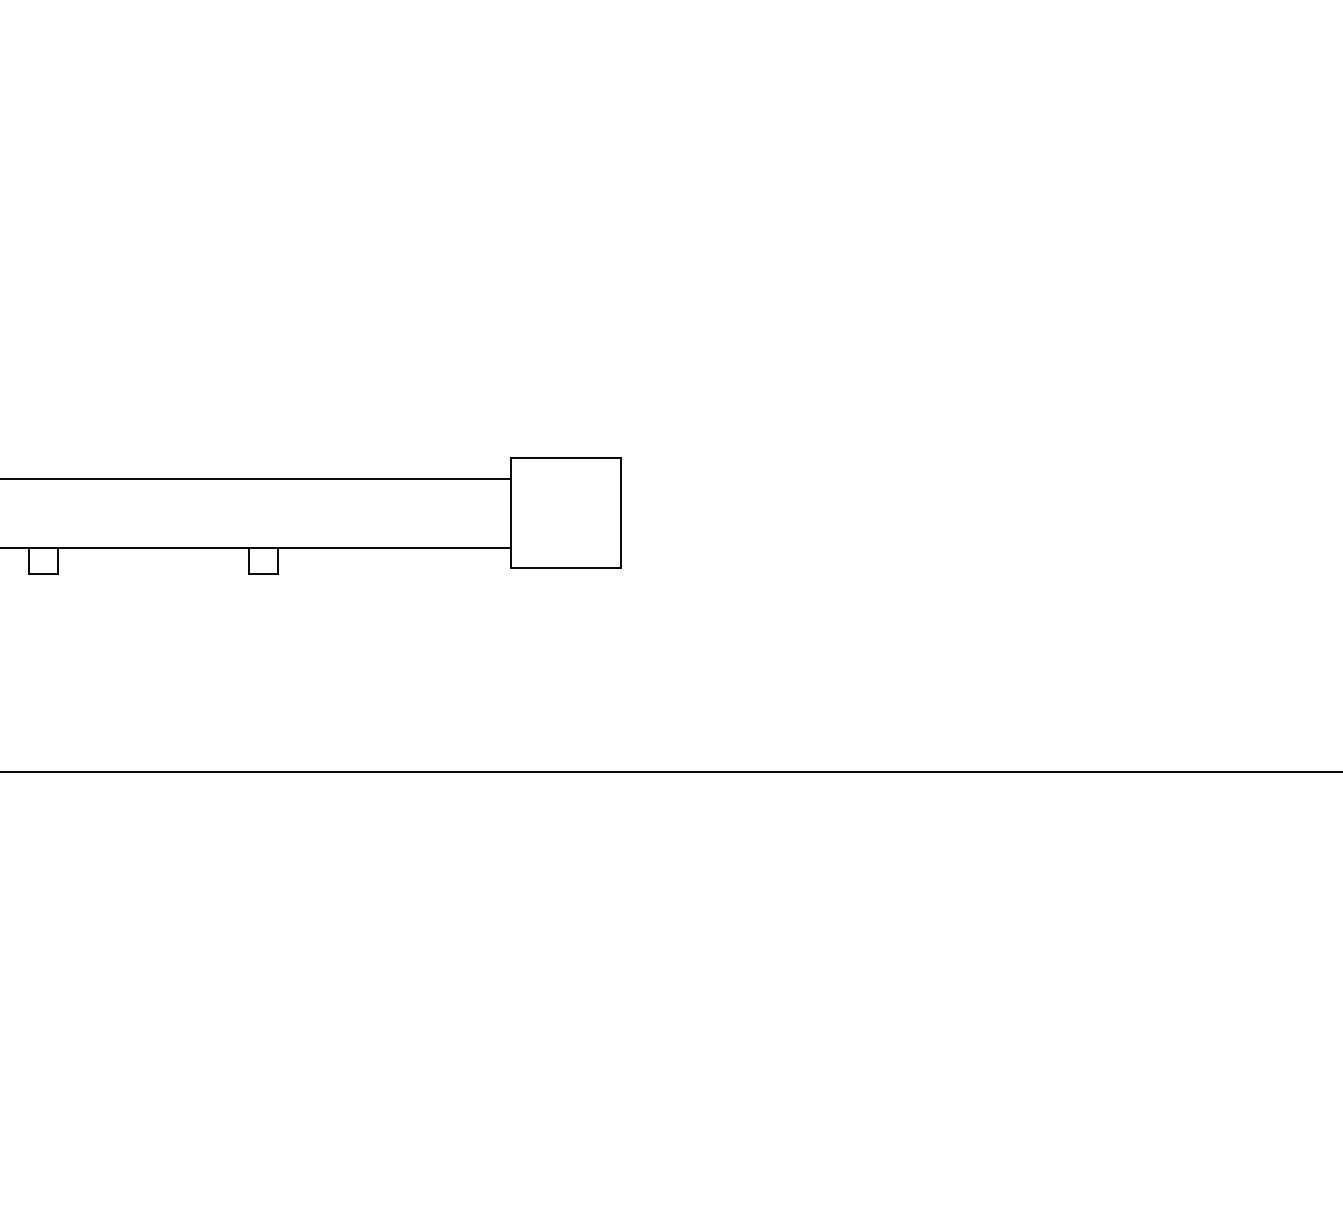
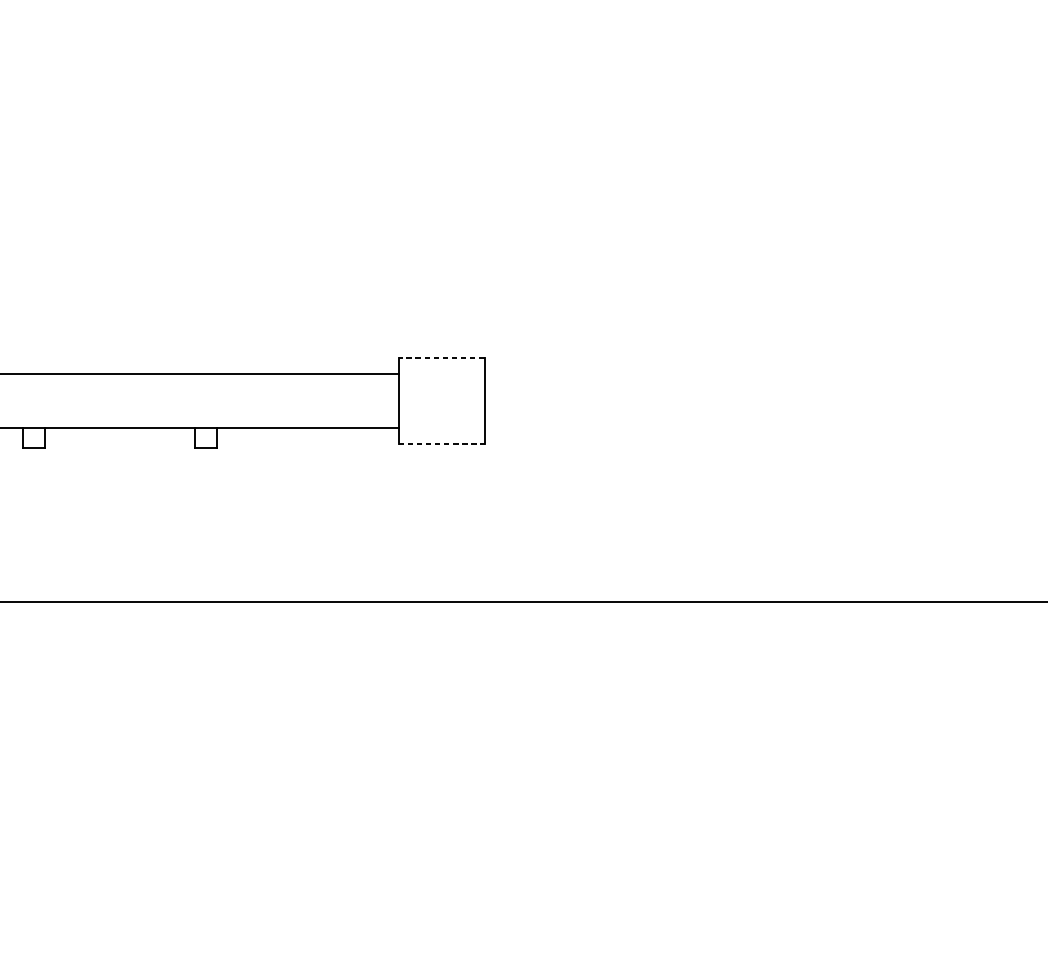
line: (565, 458) -> (441, 357), solid -> dashed
line: (566, 568) -> (442, 443), solid -> dashed

